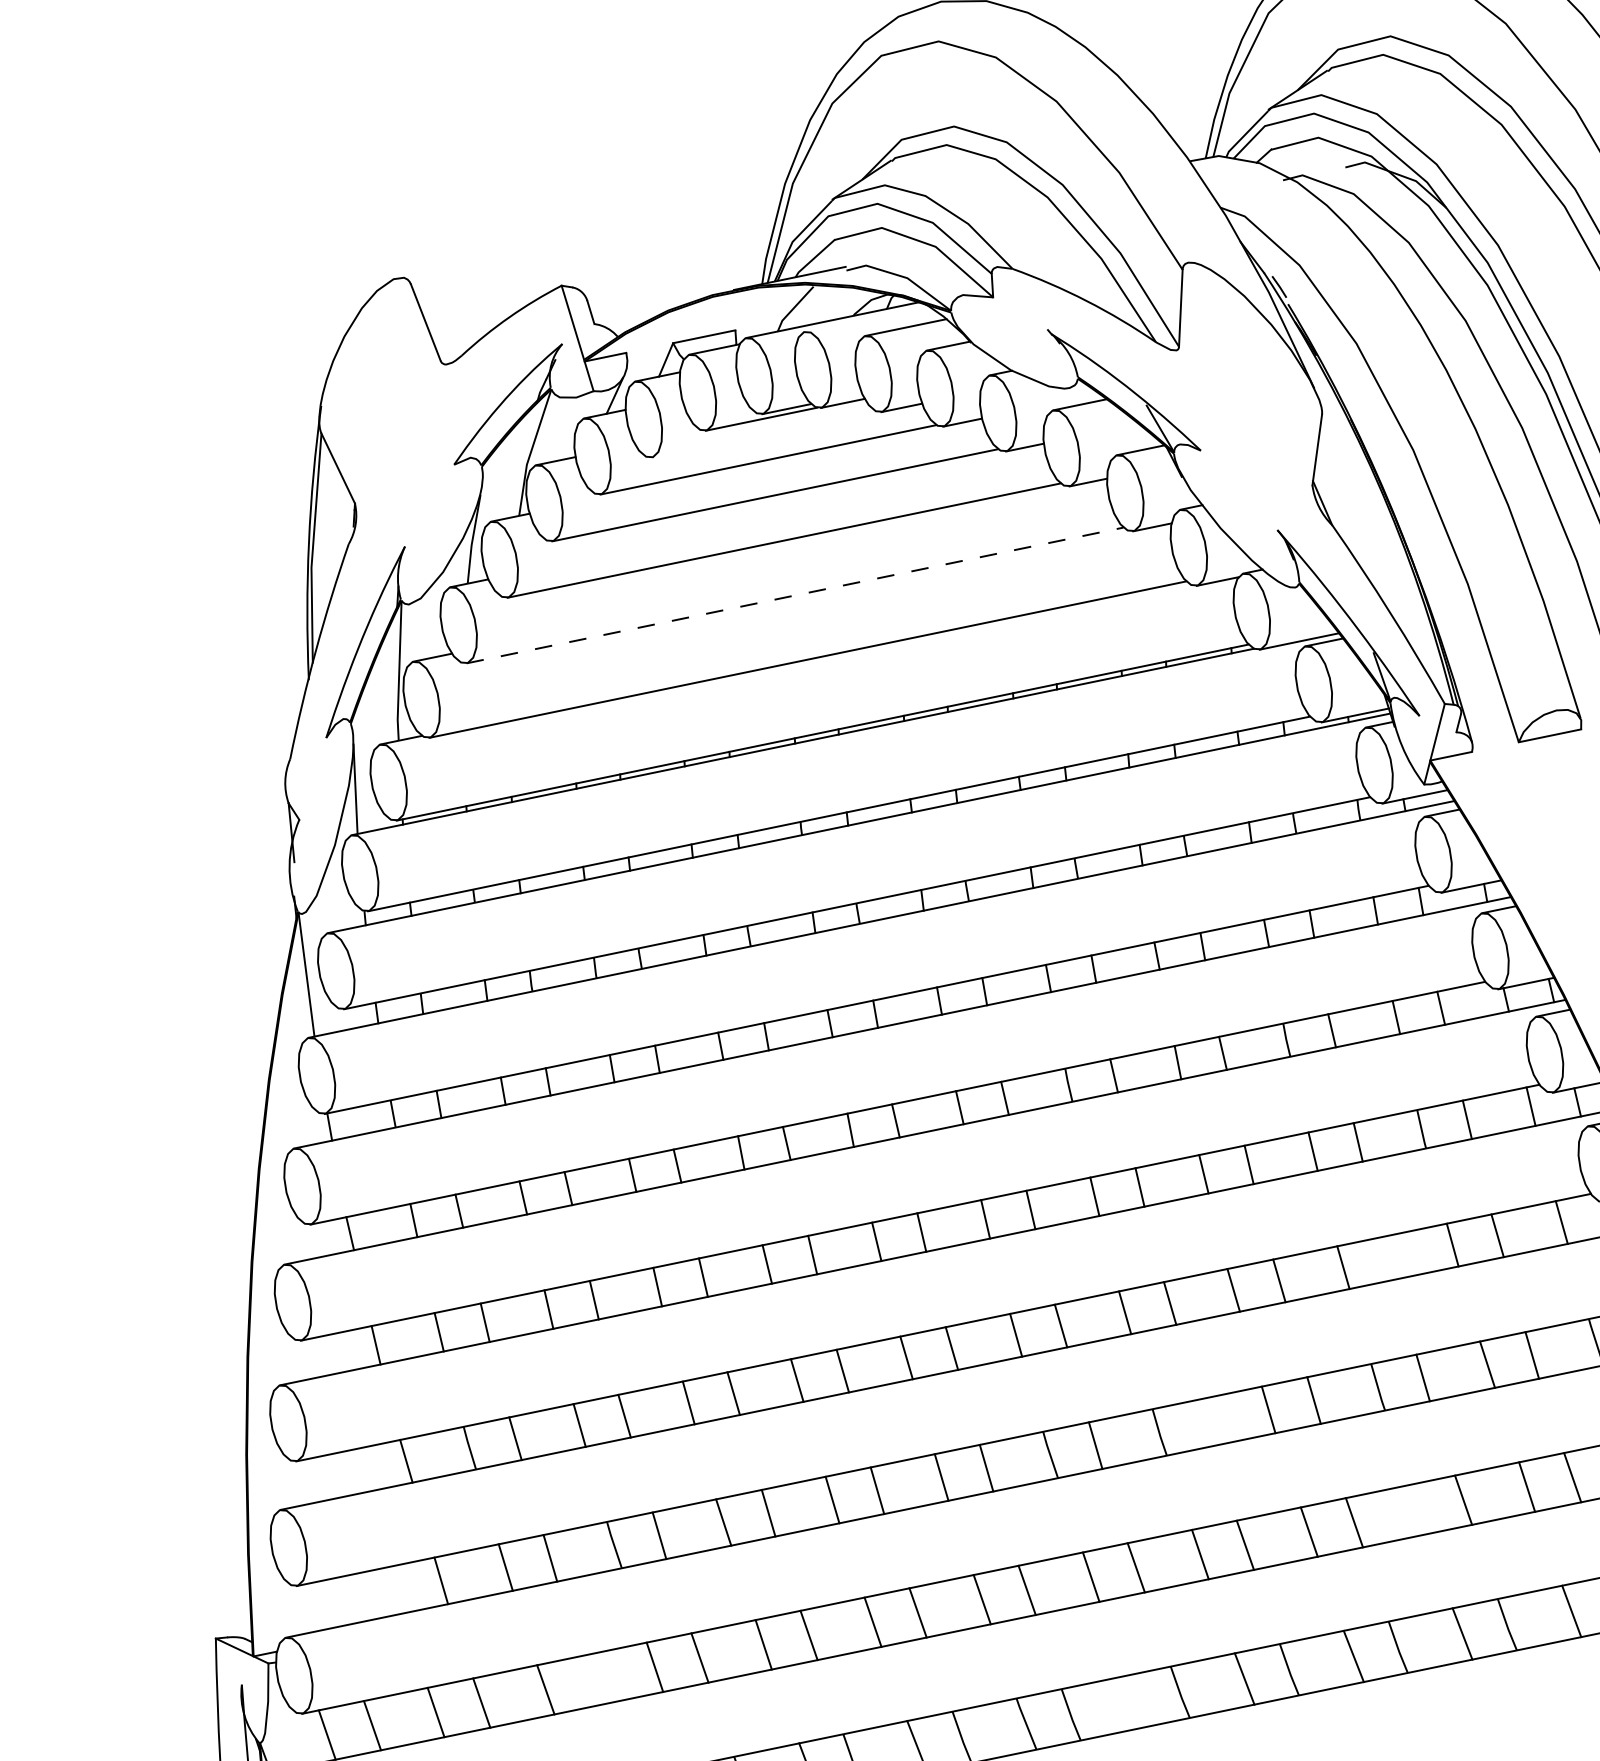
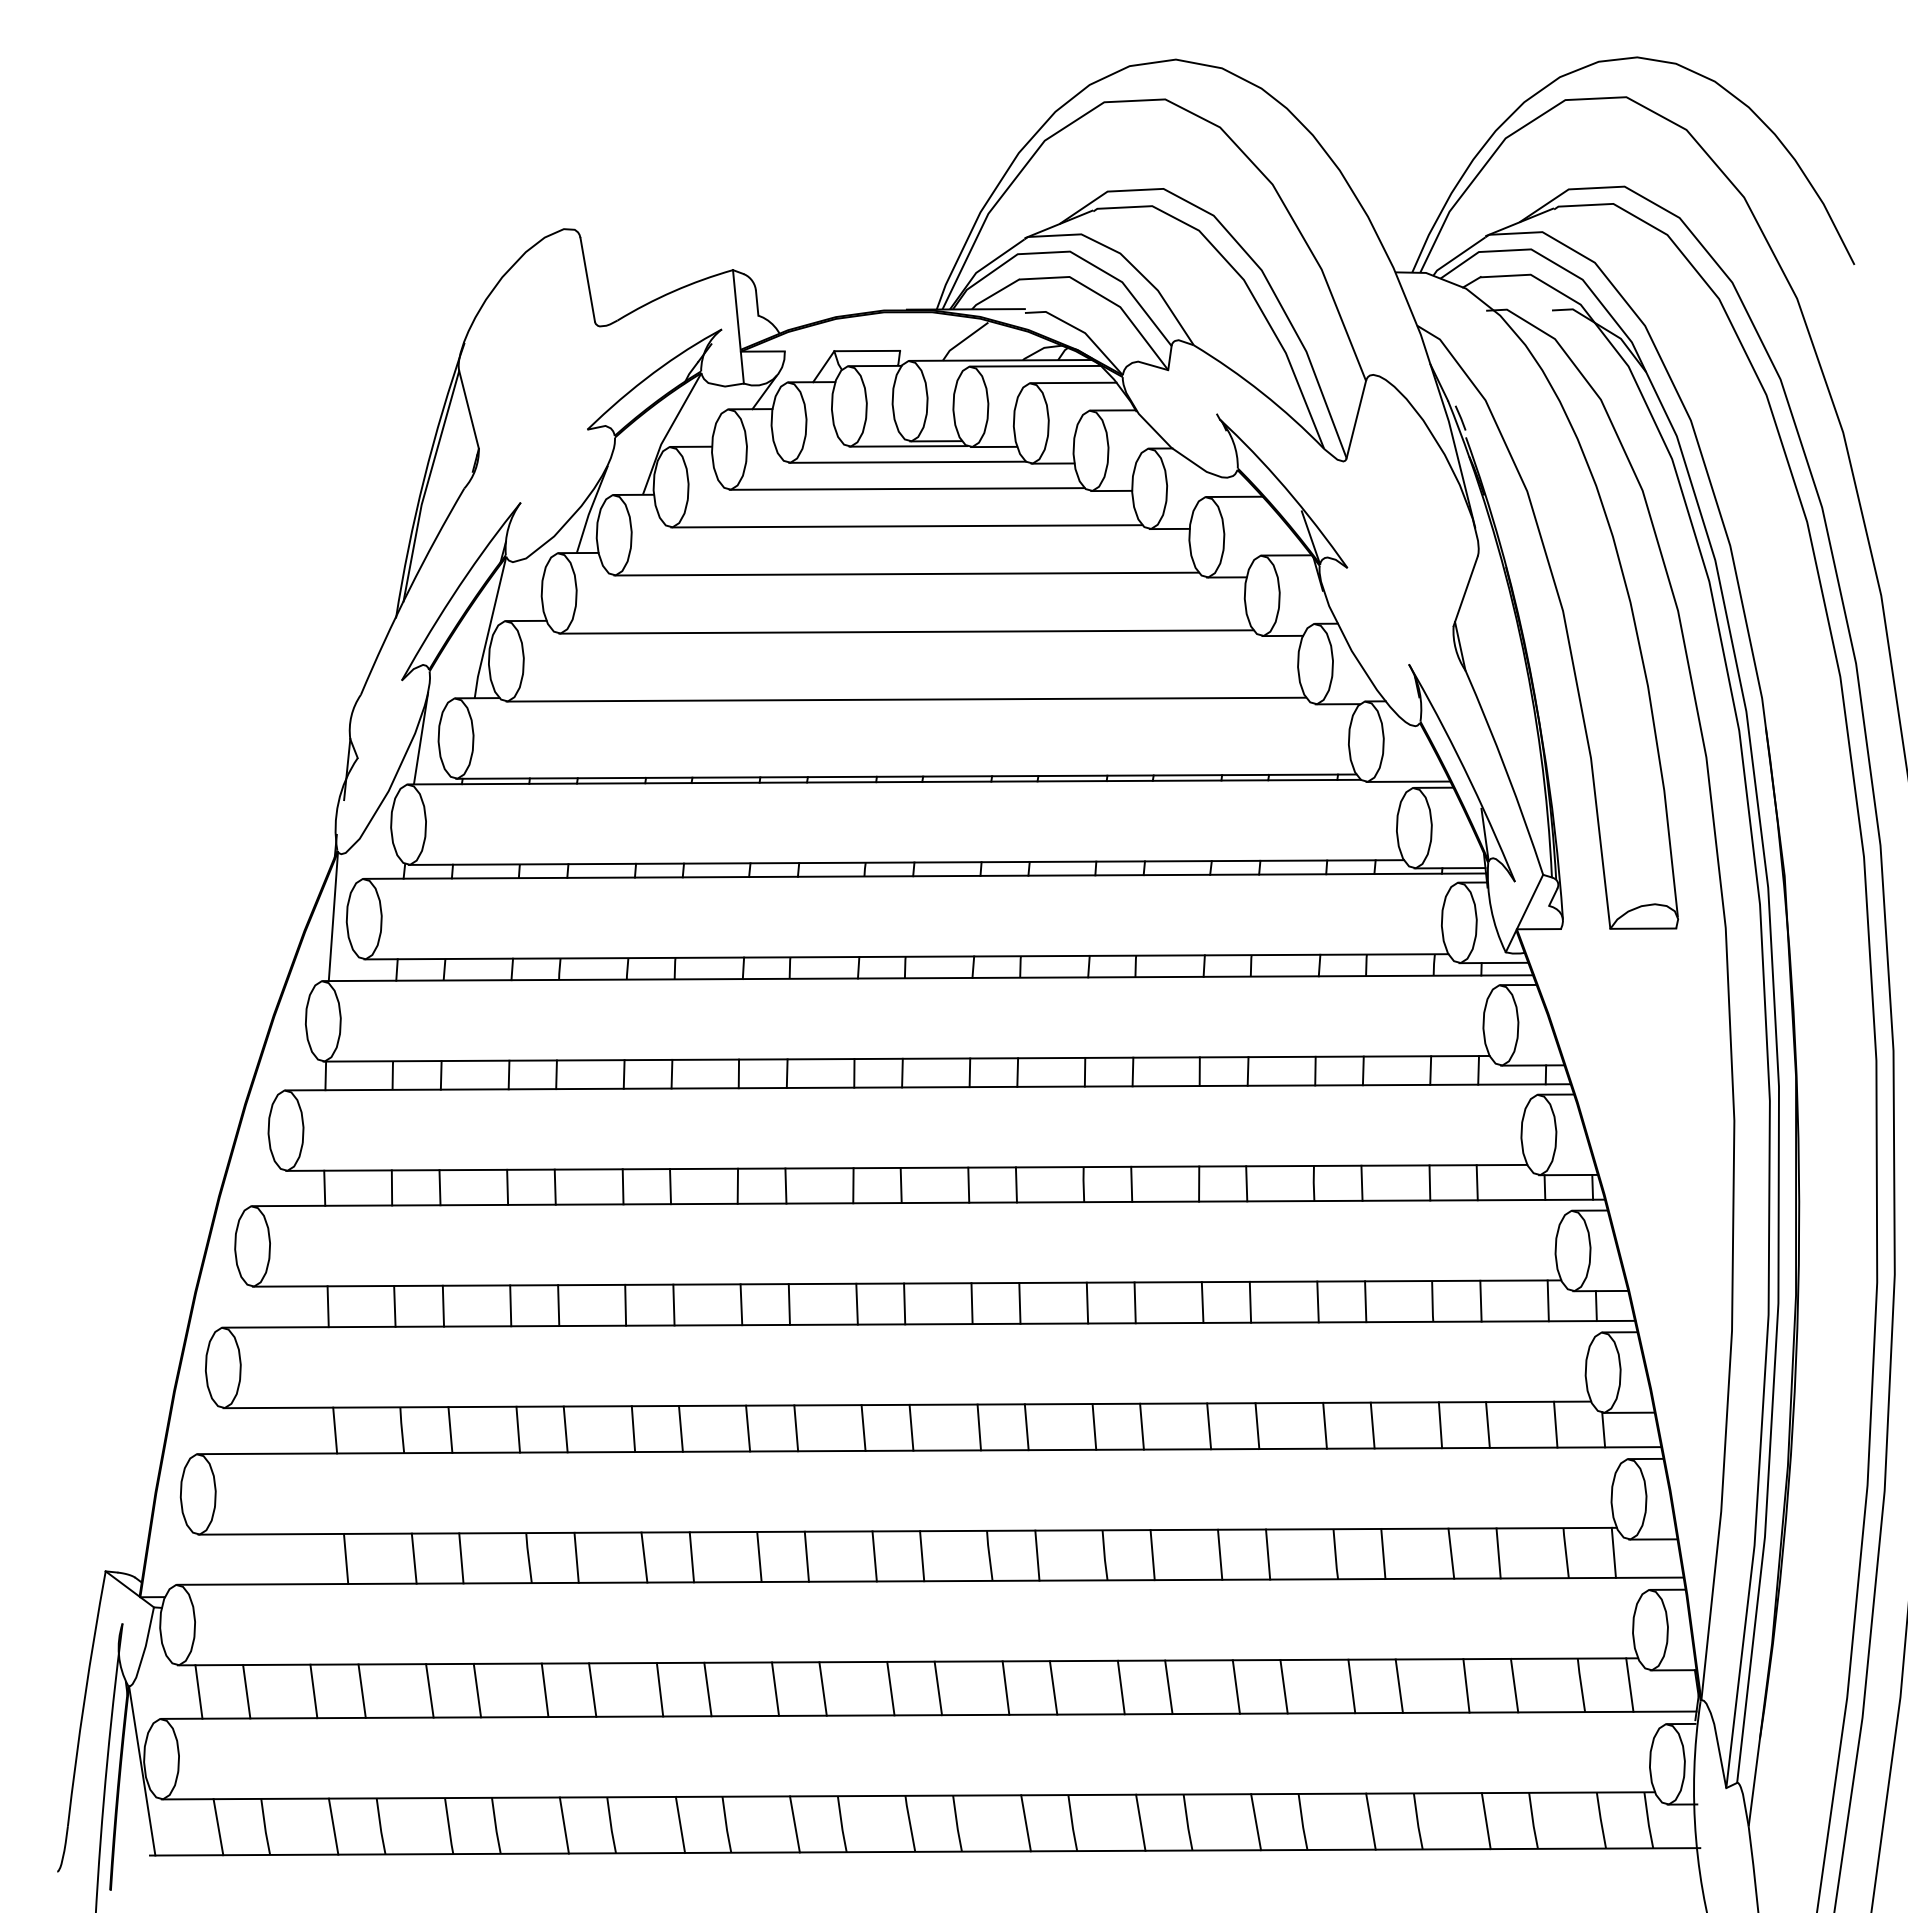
line: (866, 318) -> (1035, 365), added
line: (763, 433) -> (907, 461), added
line: (795, 595) -> (906, 631), dashed -> solid
line: (1388, 1258) -> (1372, 1425), added
line: (1204, 1423) -> (1152, 1555), added
line: (1418, 1509) -> (1351, 1686), added
line: (590, 1680) -> (477, 1690), added
line: (1135, 1701) -> (1025, 1823), added

